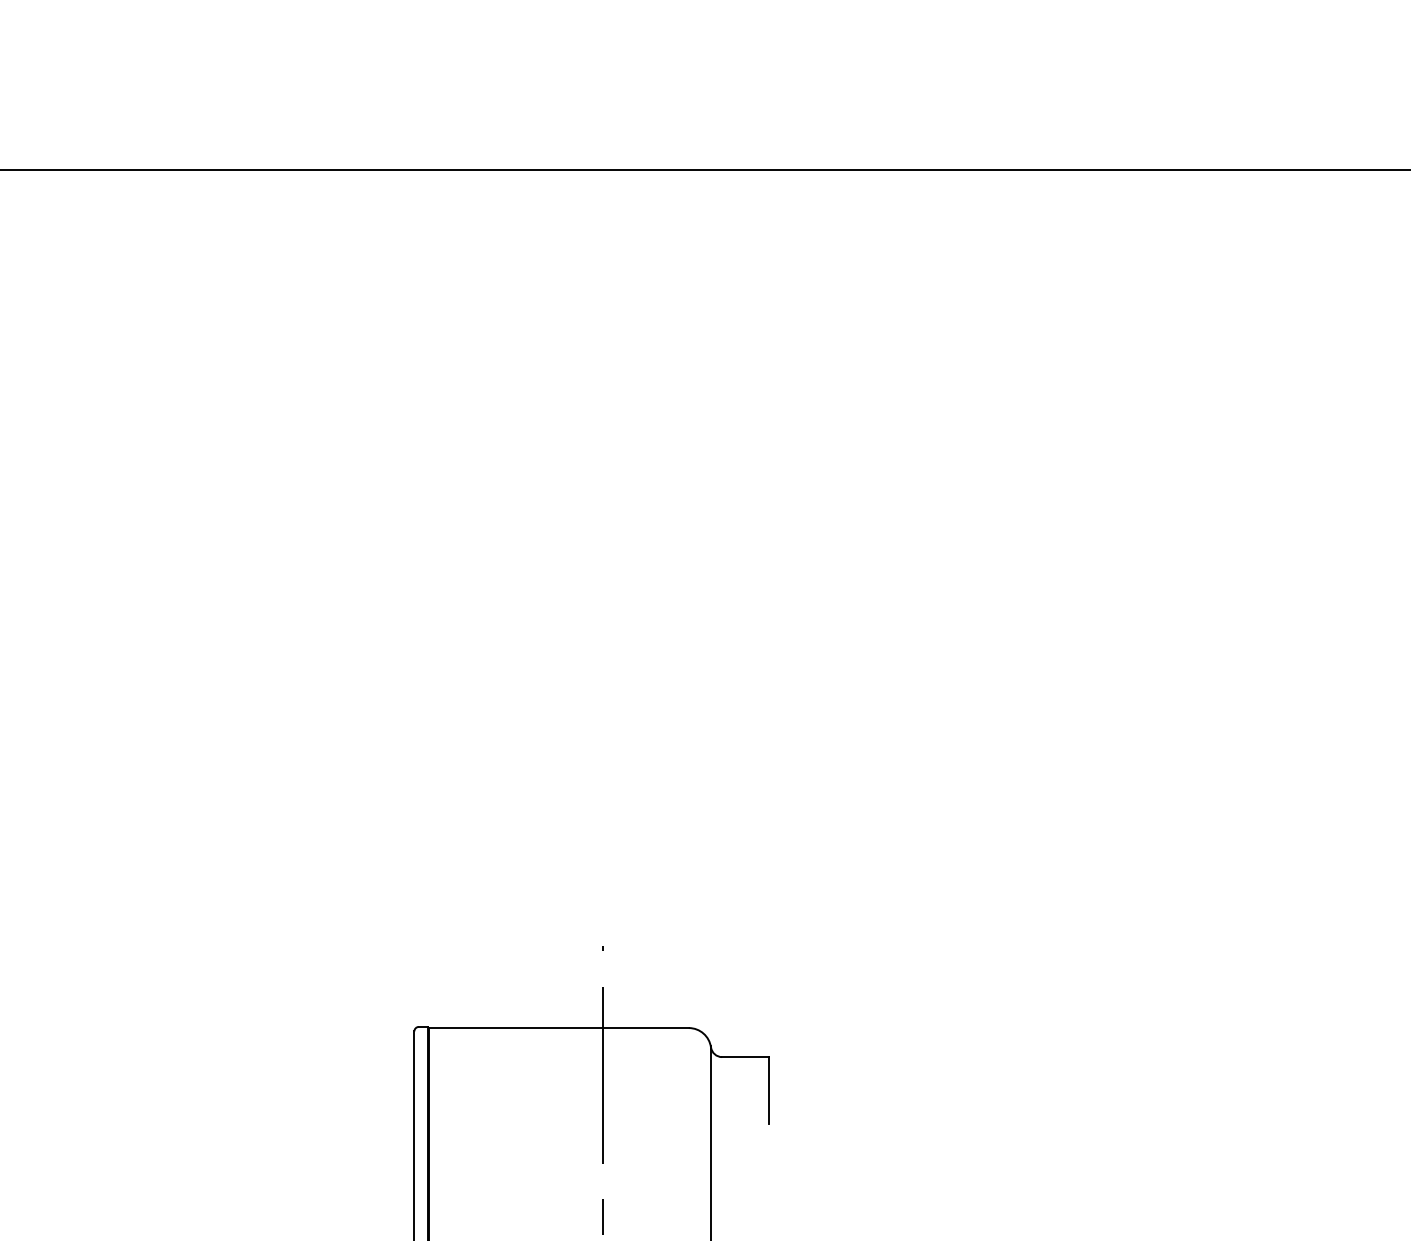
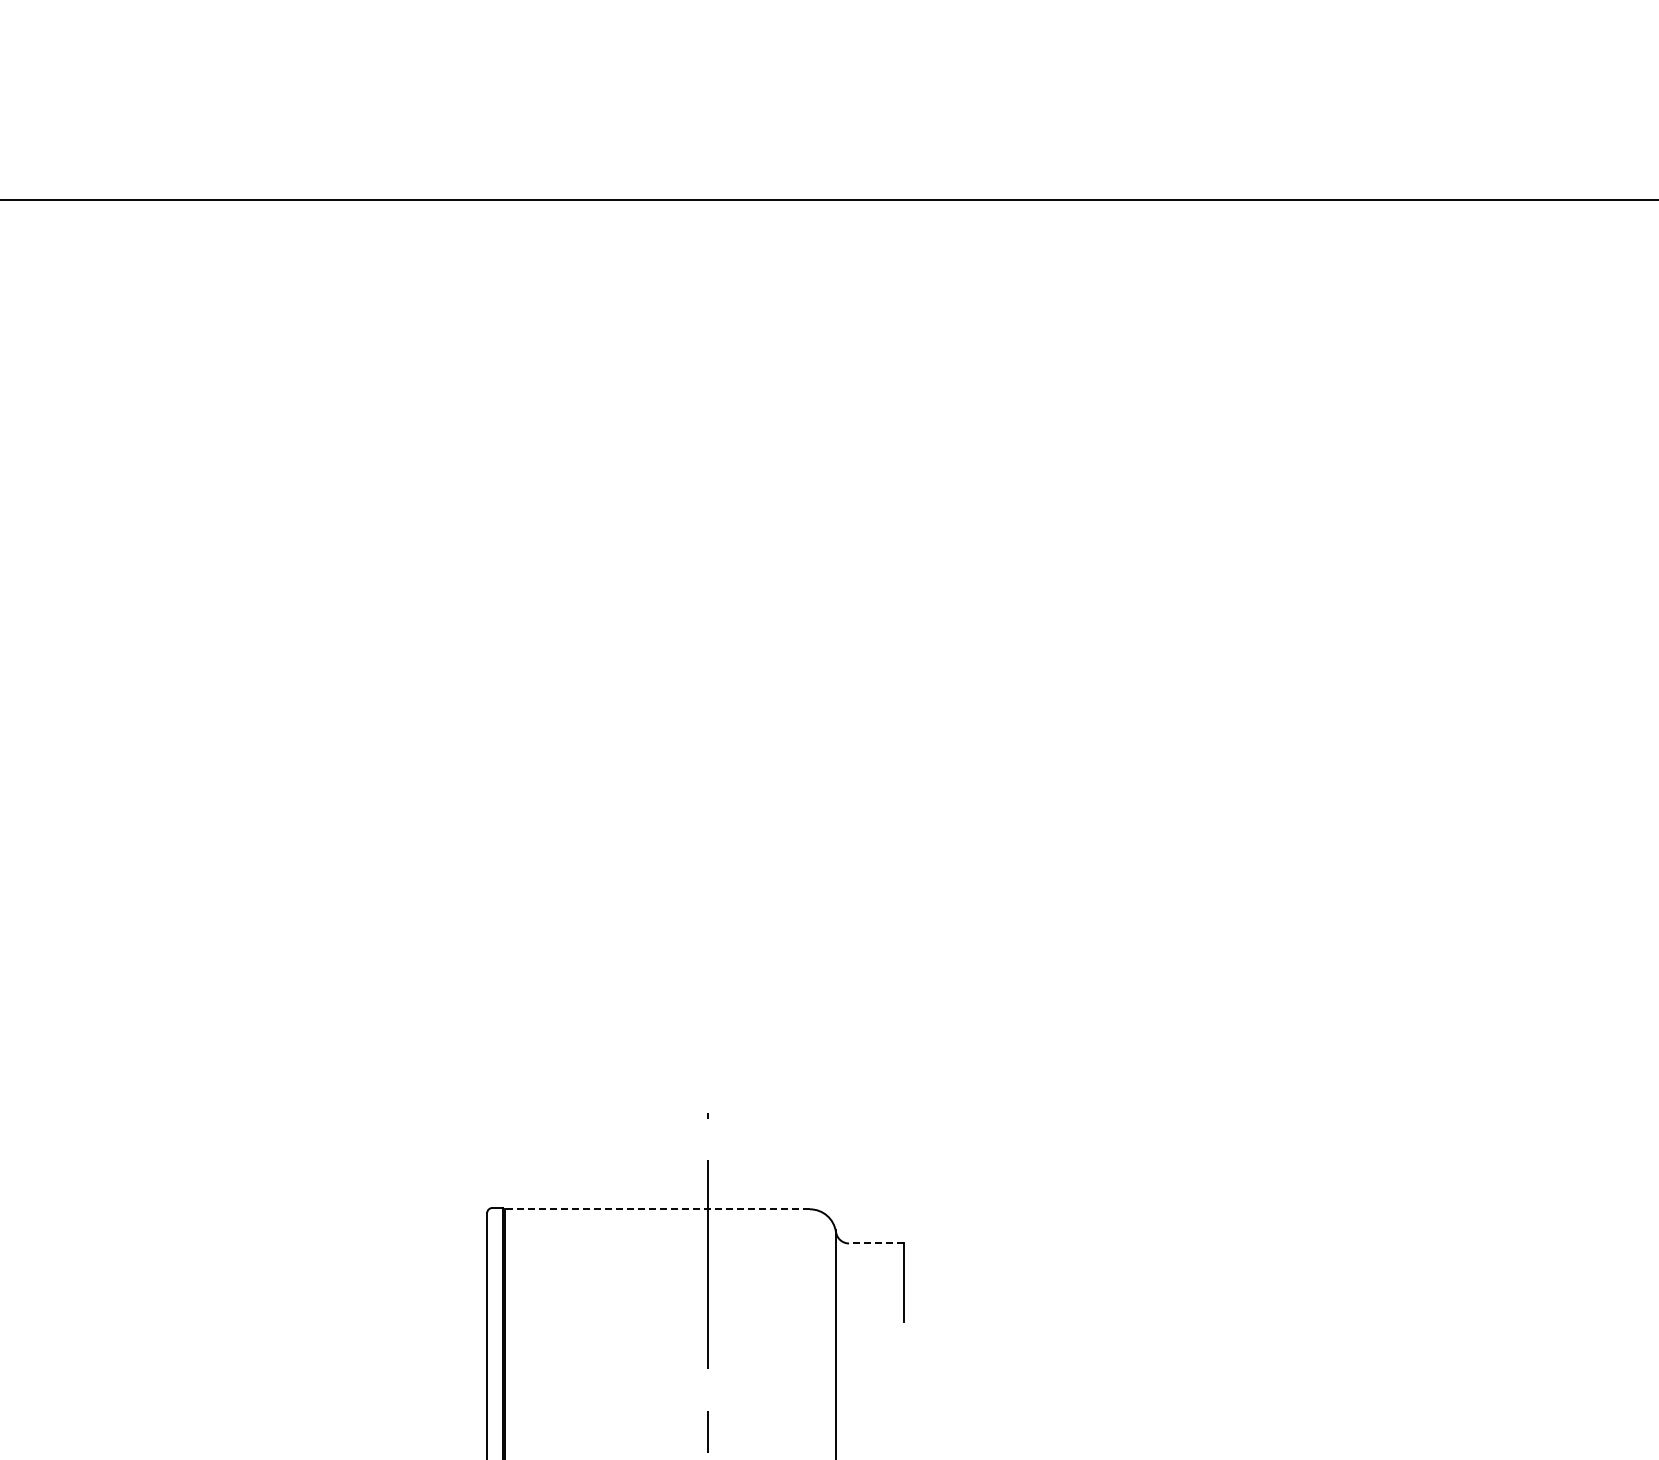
line: (559, 1028) -> (657, 1209), solid -> dashed
line: (745, 1057) -> (876, 1243), solid -> dashed

